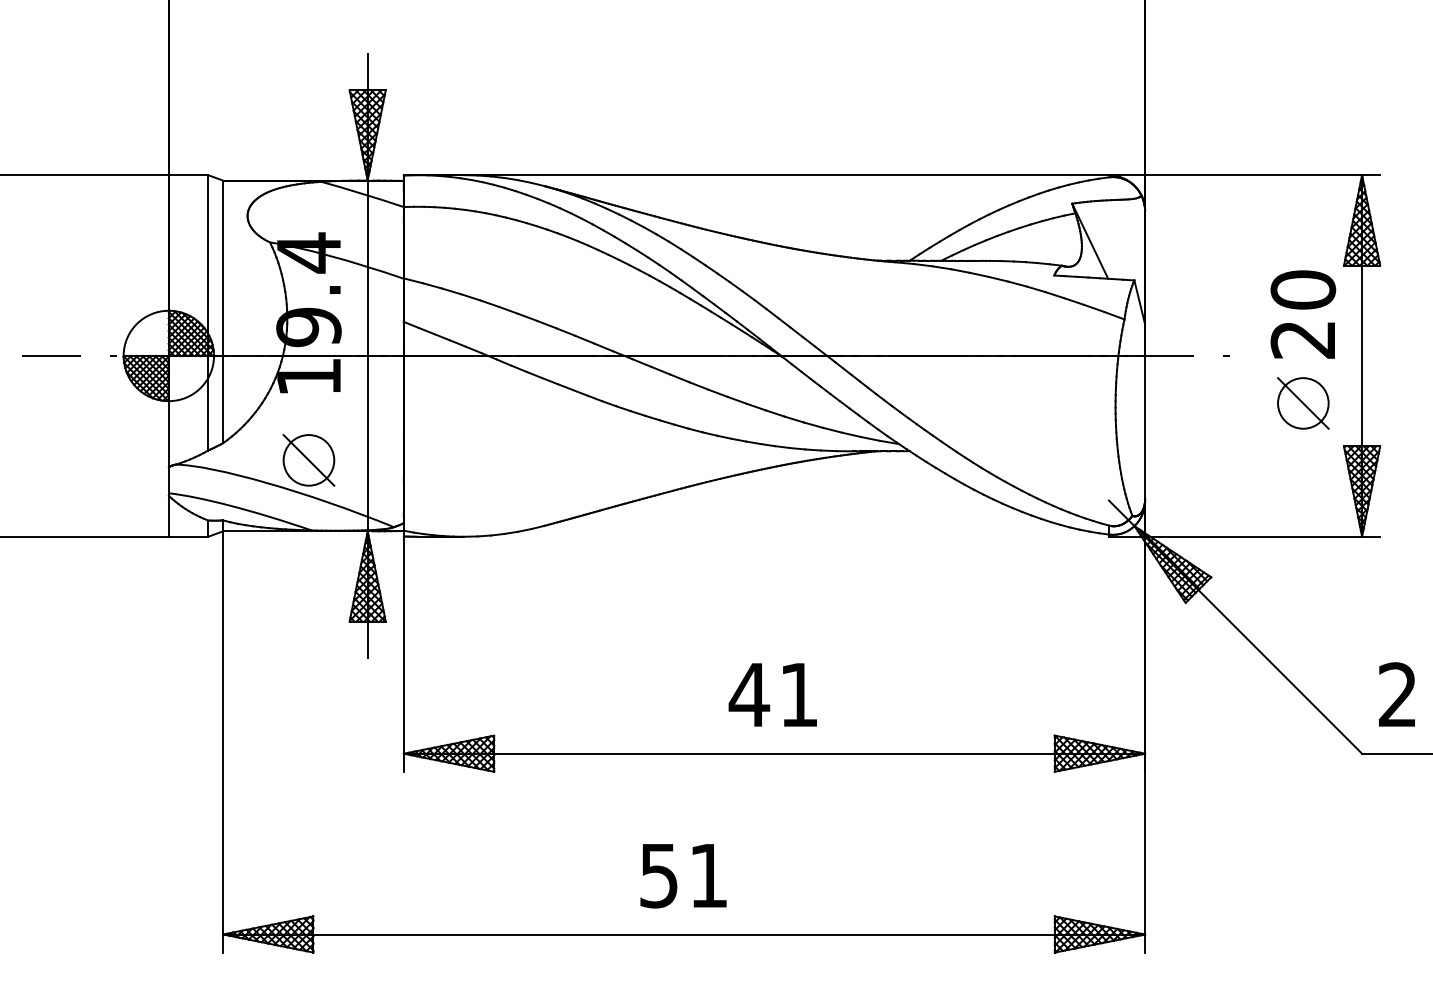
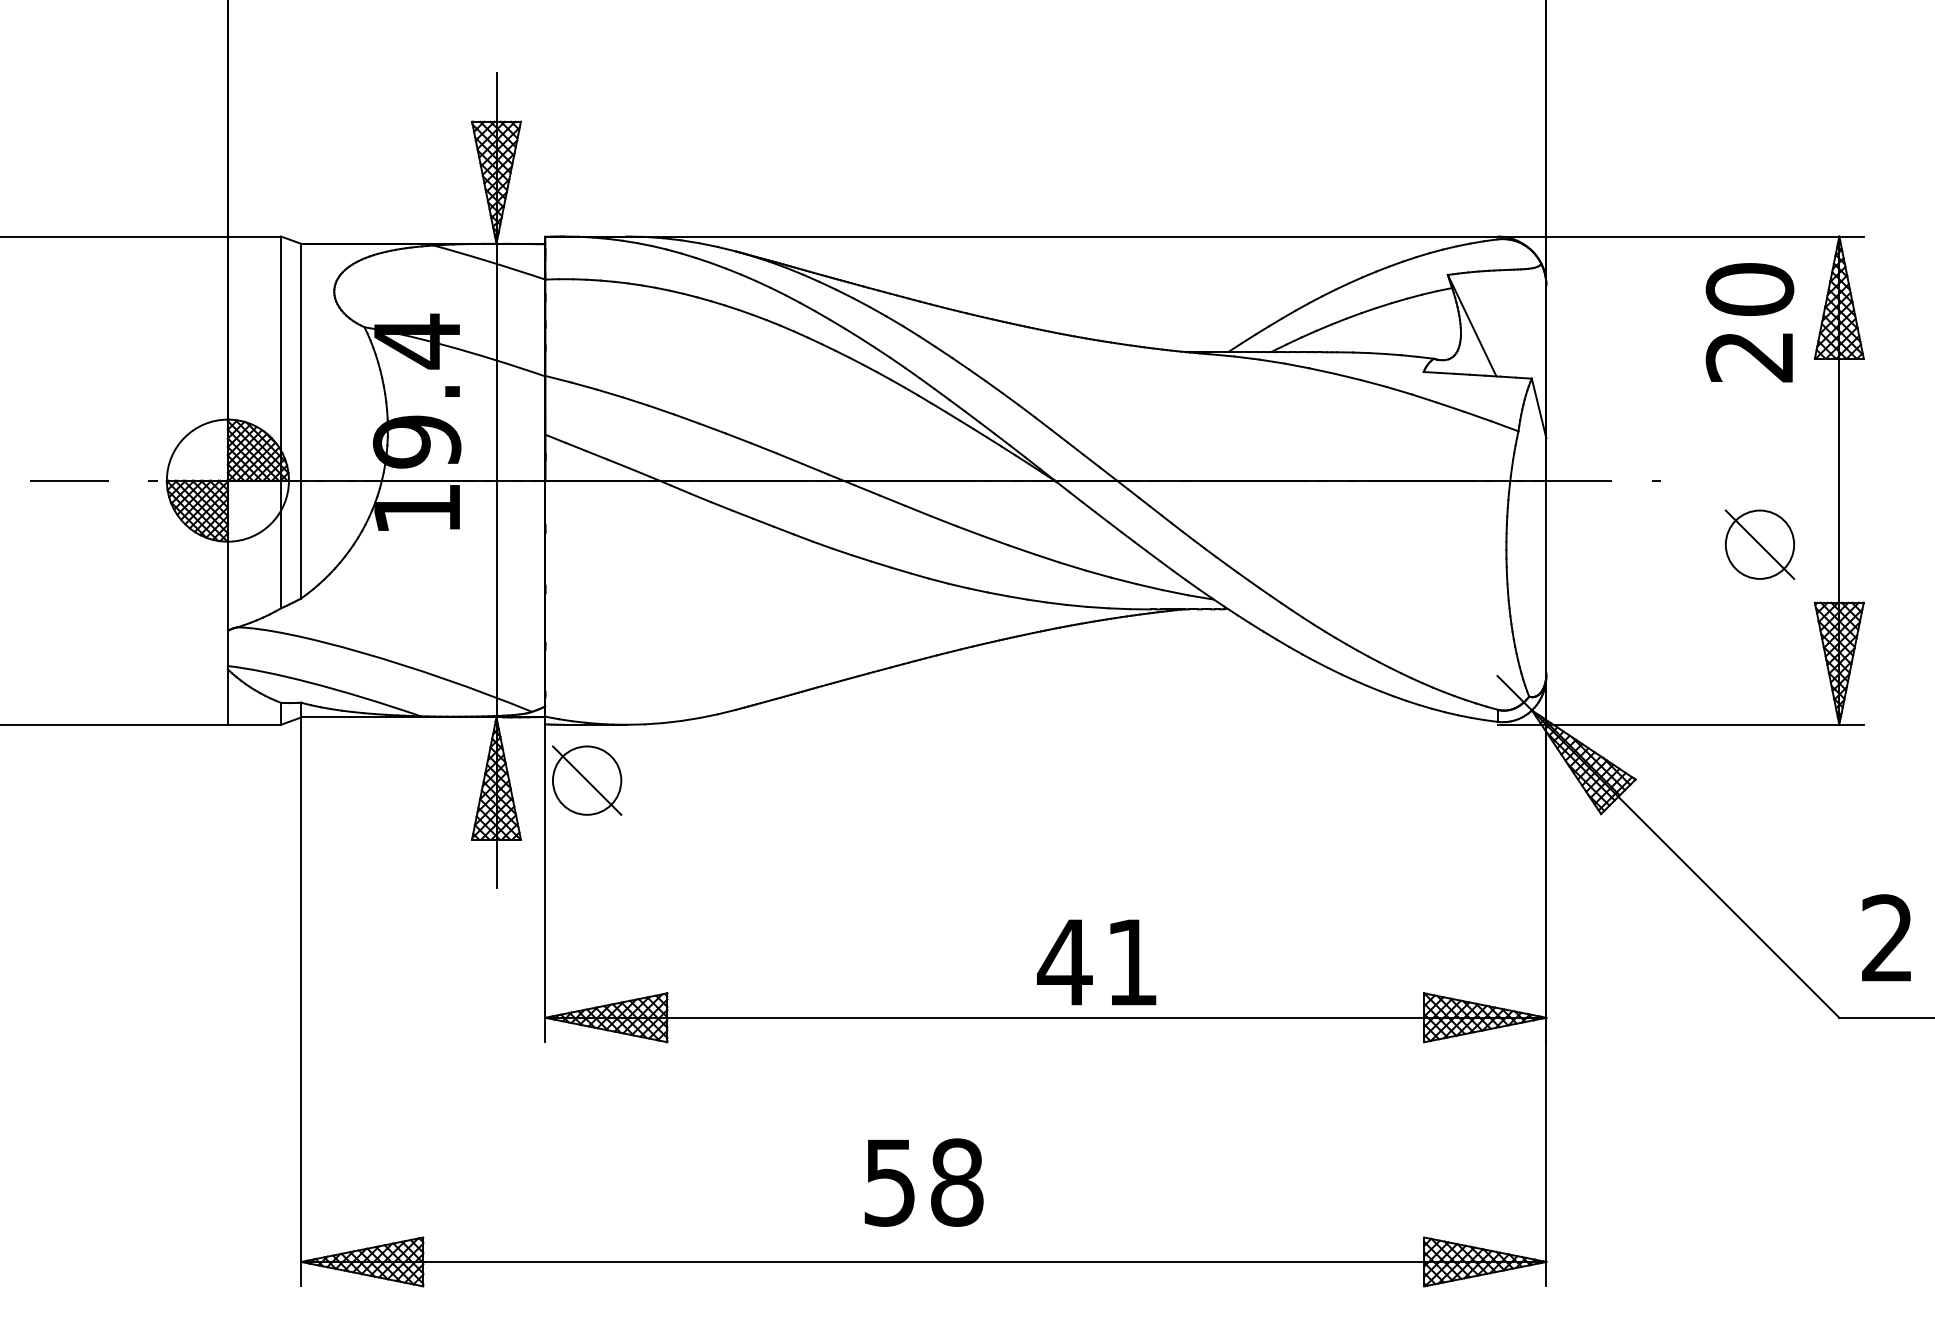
text: (1302, 314) -> (1749, 322), moved
part: (308, 460) -> (586, 780), moved
text: (772, 695) -> (1096, 962), moved
text: (709, 875) -> (957, 1182), 51 -> 58

